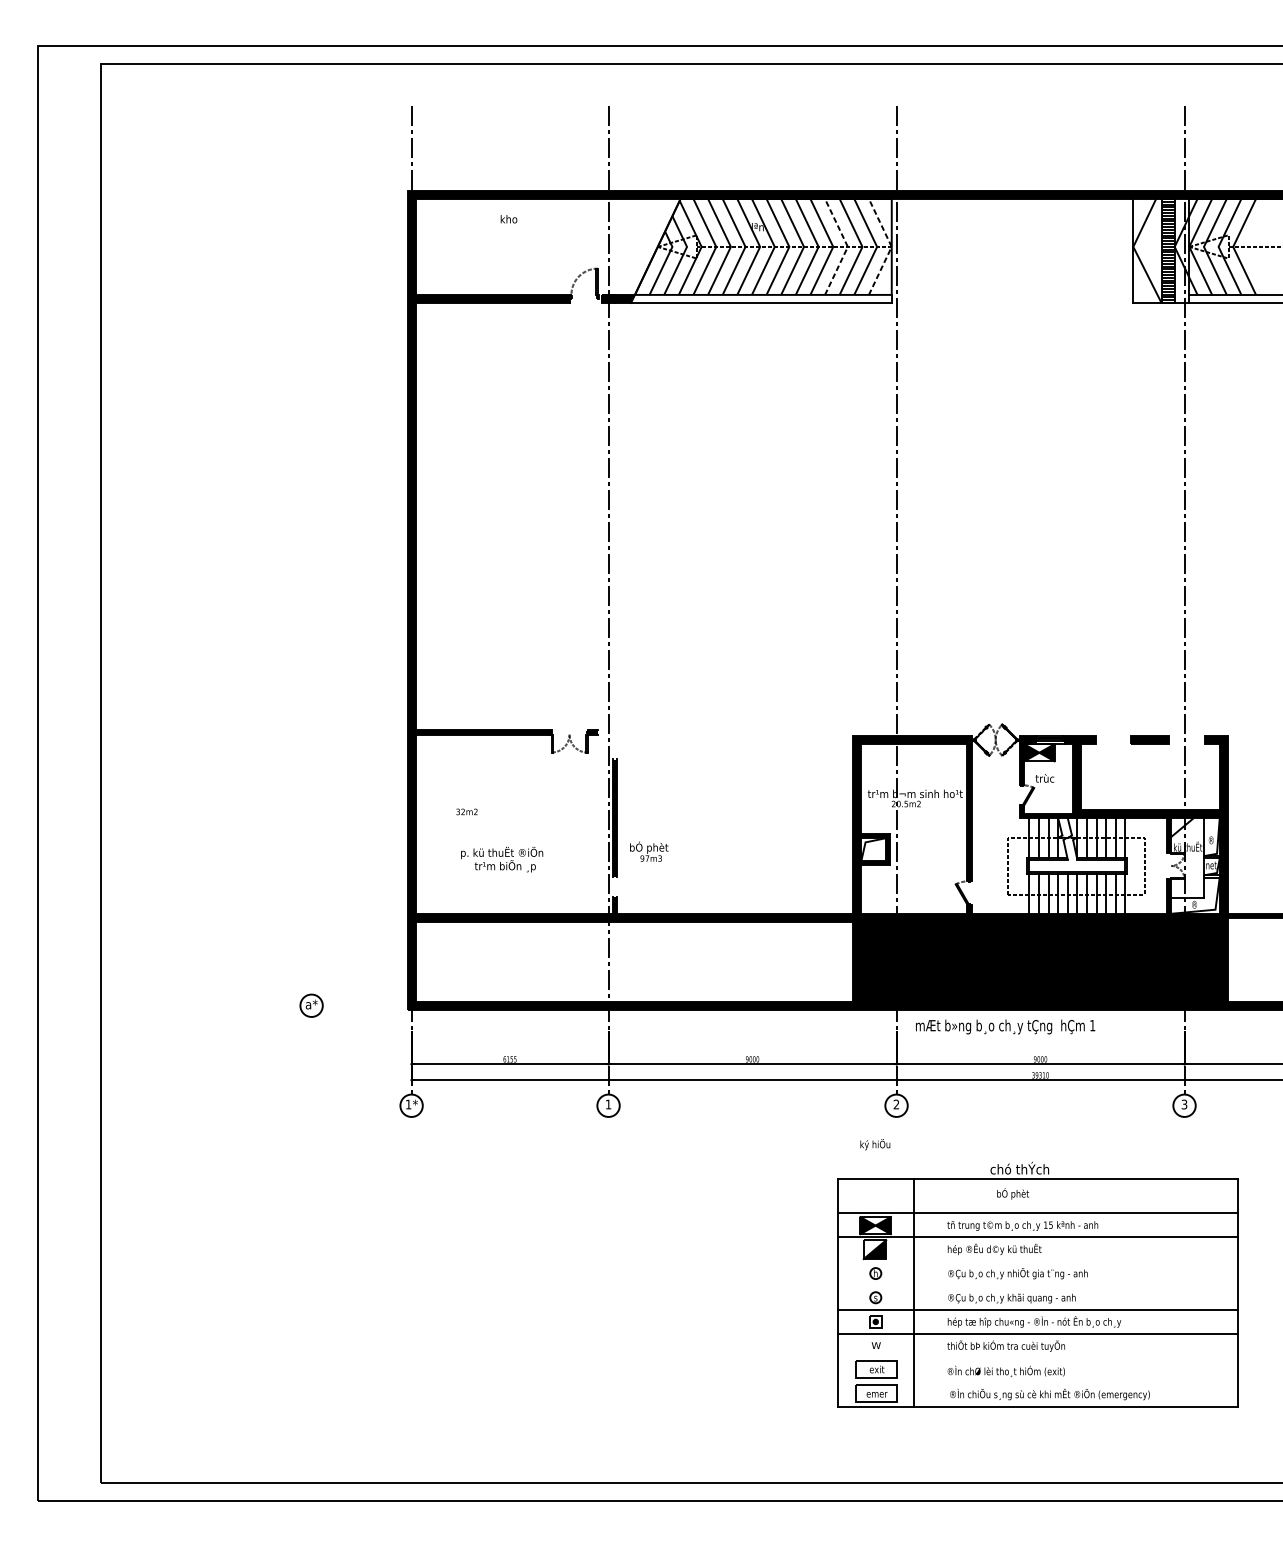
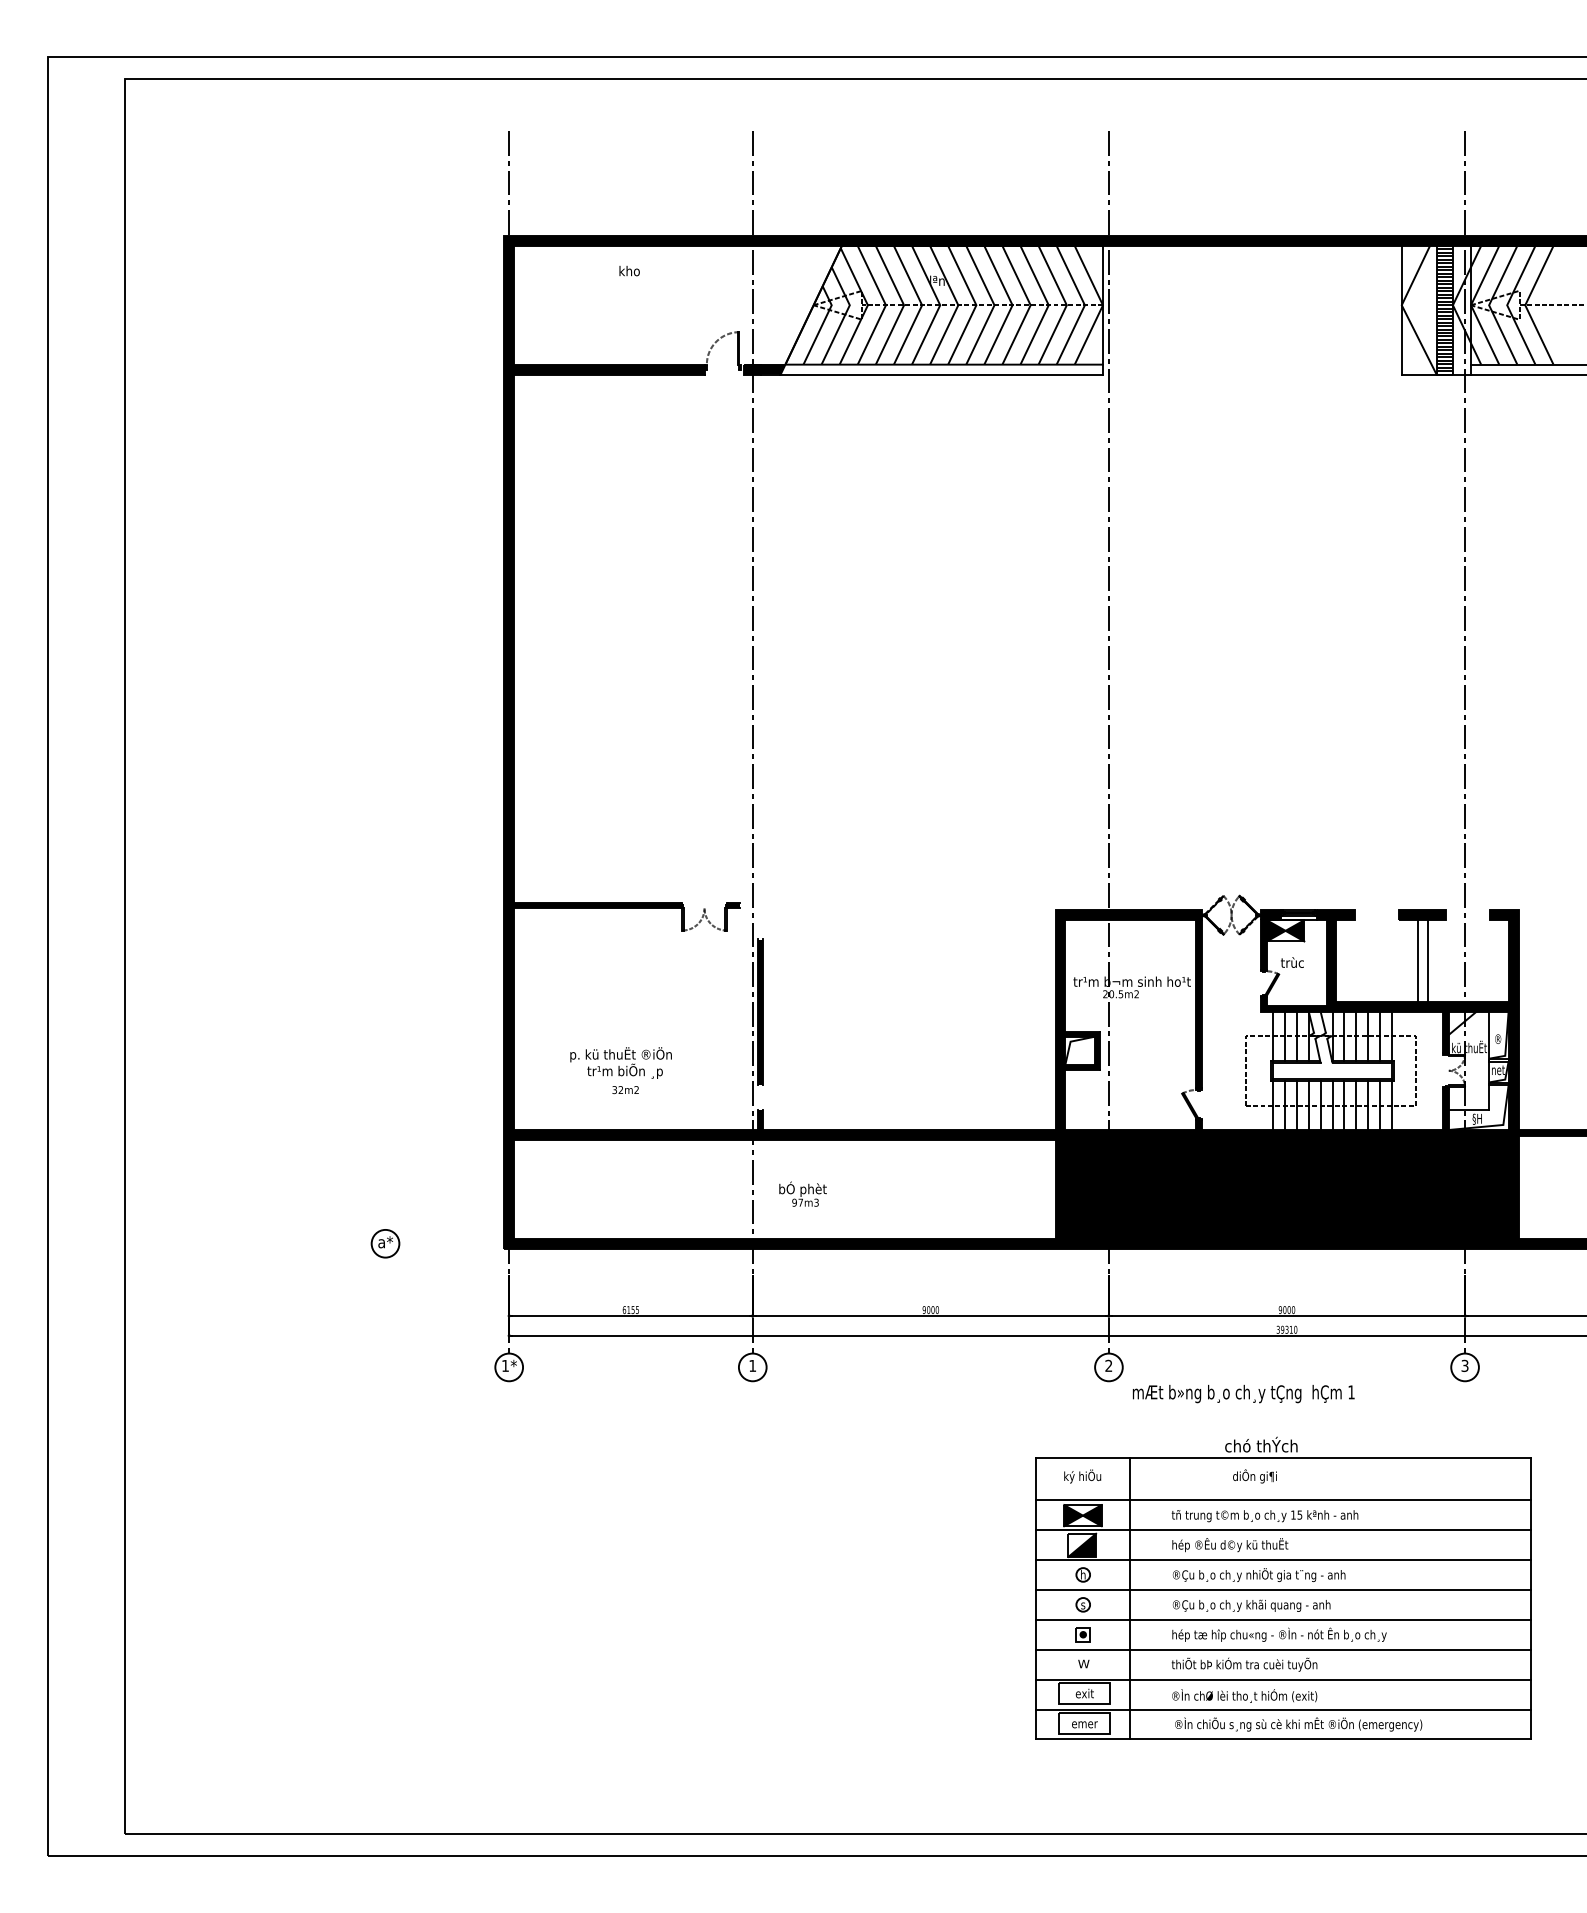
line: (847, 247) -> (1048, 305), dashed -> solid
line: (891, 247) -> (1102, 305), dashed -> solid
line: (1146, 776) -> (1417, 960), added
line: (1154, 776) -> (1427, 960), added
text: (466, 812) -> (625, 1090), moved
text: (648, 851) -> (802, 1193), moved
text: (1193, 904) -> (1476, 1118), ® -> §H
text: (1005, 1026) -> (1243, 1393), moved
text: (875, 1144) -> (1082, 1476), moved
text: (1014, 1193) -> (1254, 1476), bÓ phèt -> diÔn gi¶i
line: (1037, 1261) -> (1283, 1559), added
line: (1037, 1285) -> (1283, 1589), added
line: (1037, 1358) -> (1283, 1679), added
line: (1037, 1382) -> (1283, 1709), added

